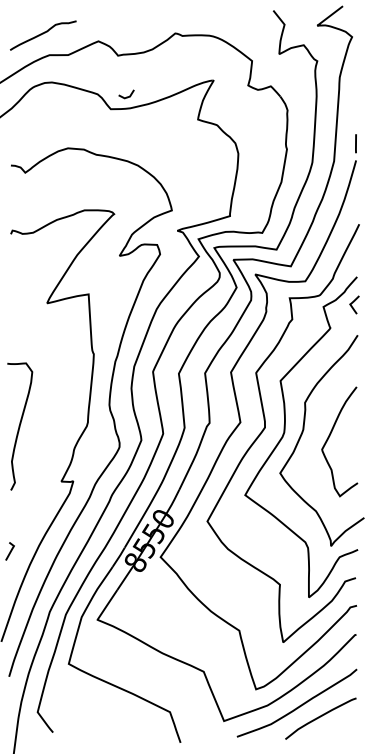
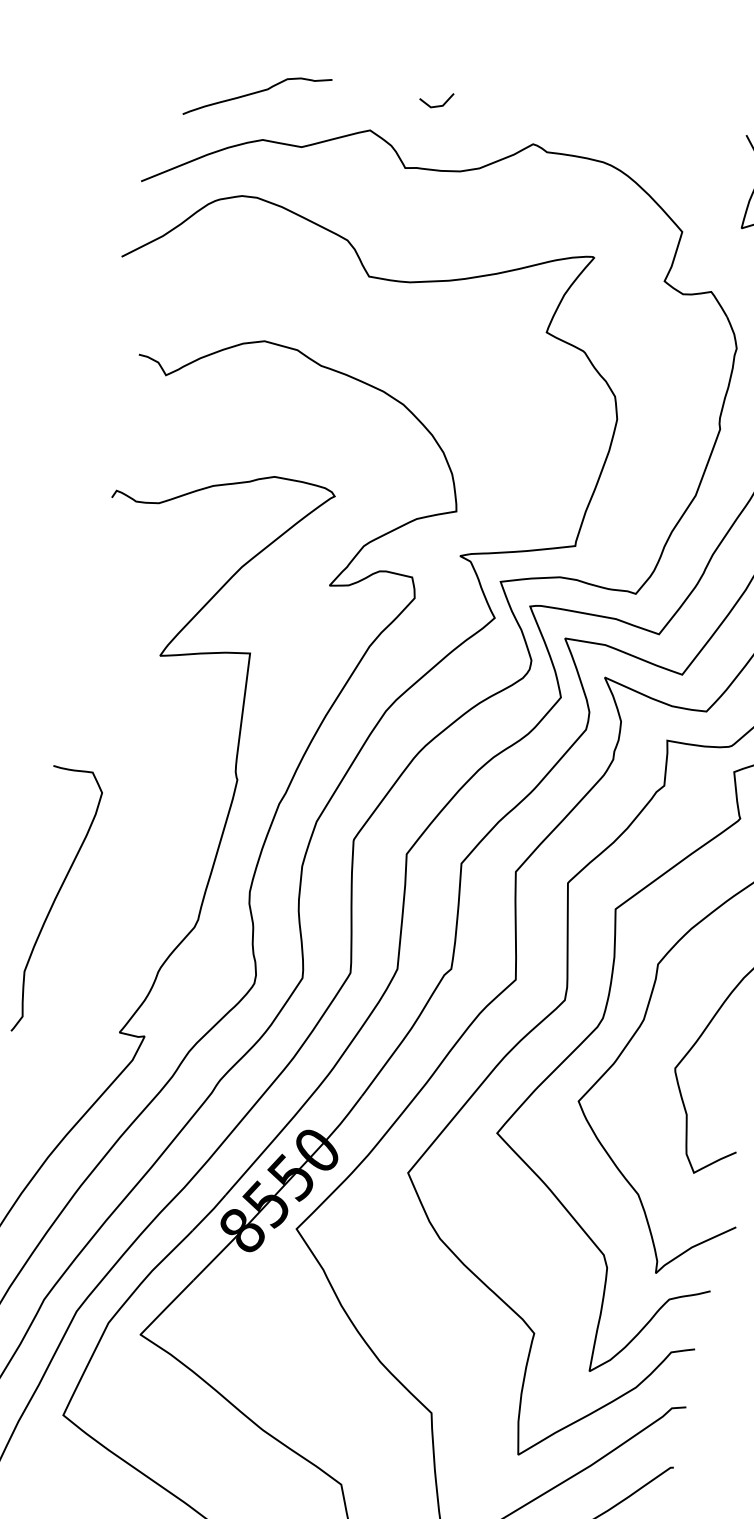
line: (126, 96) -> (435, 104), moved

